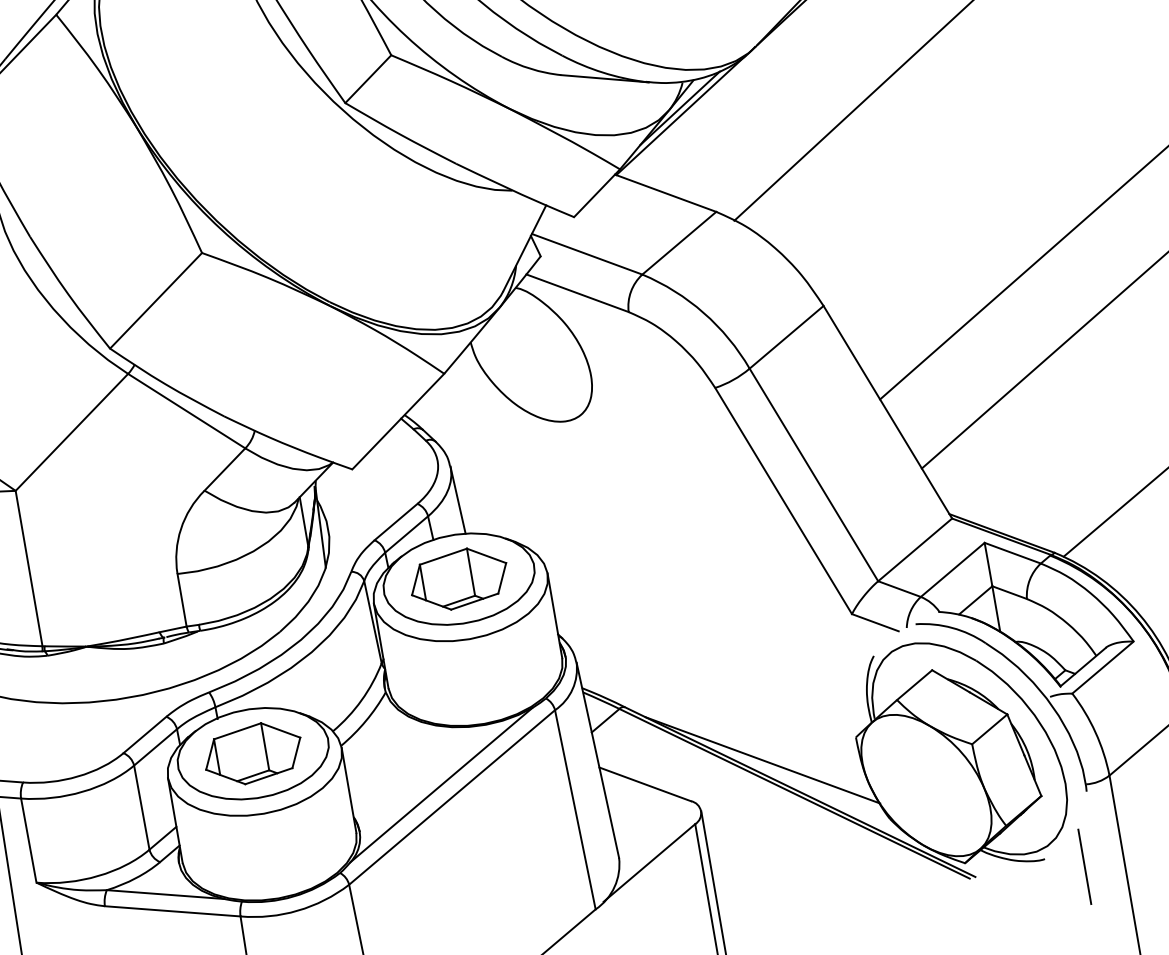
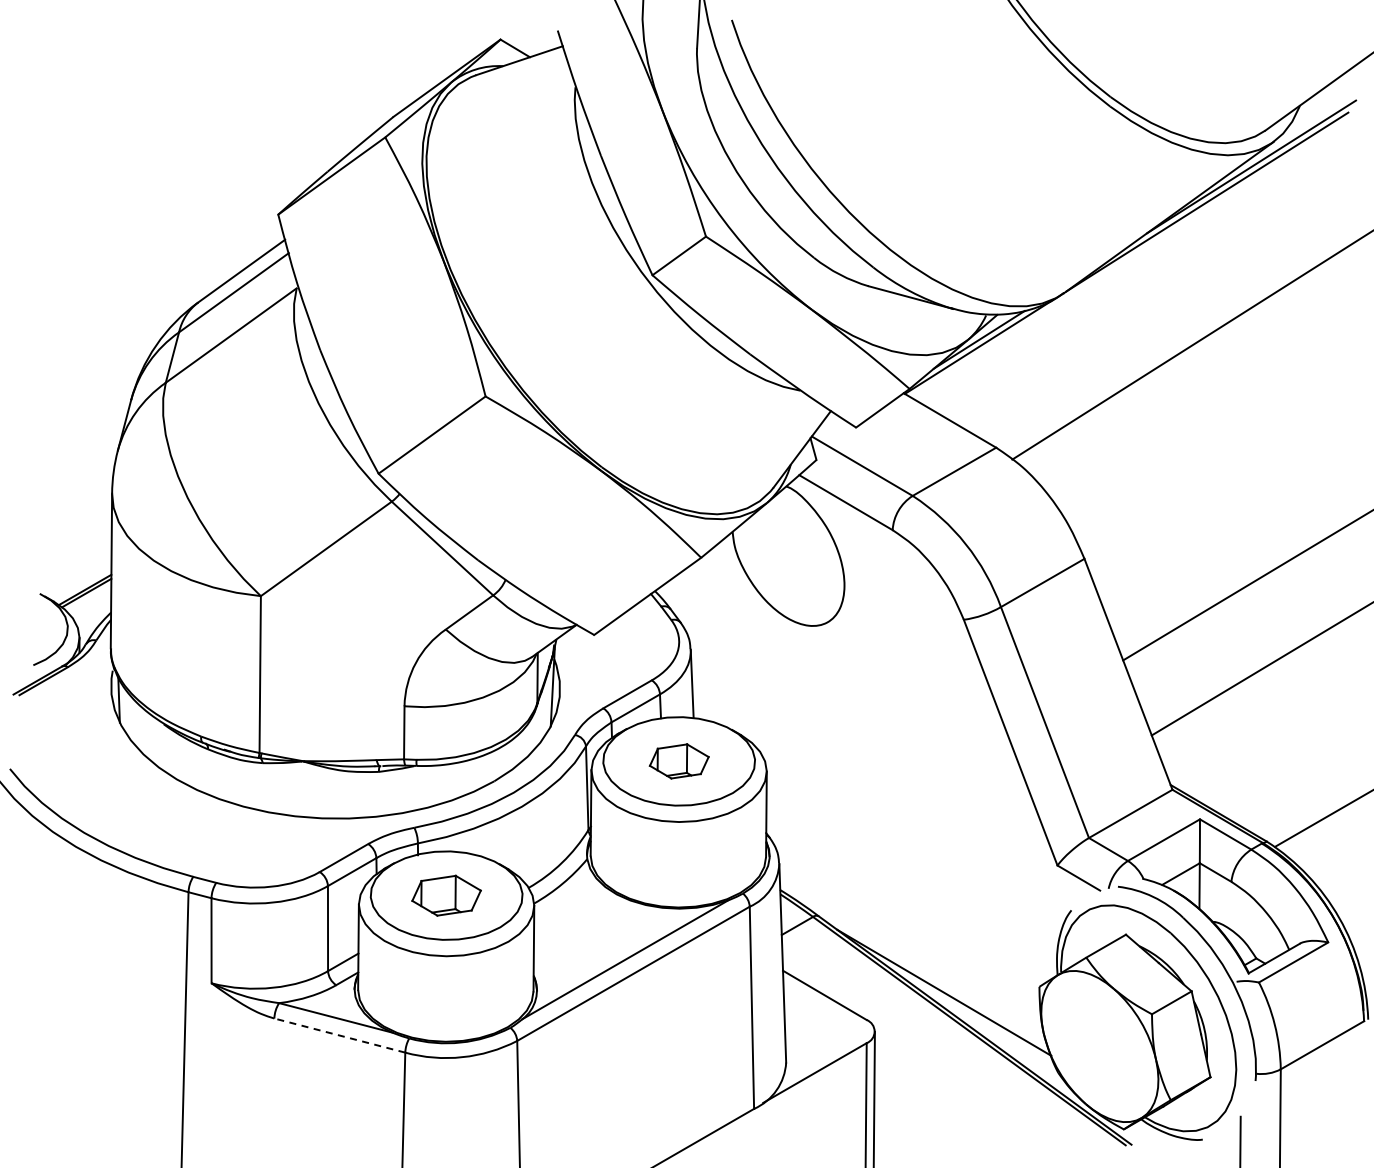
part: (459, 579) -> (679, 761), size x0.6
part: (253, 753) -> (446, 895), size x0.7
line: (172, 911) -> (339, 1035), solid -> dashed

